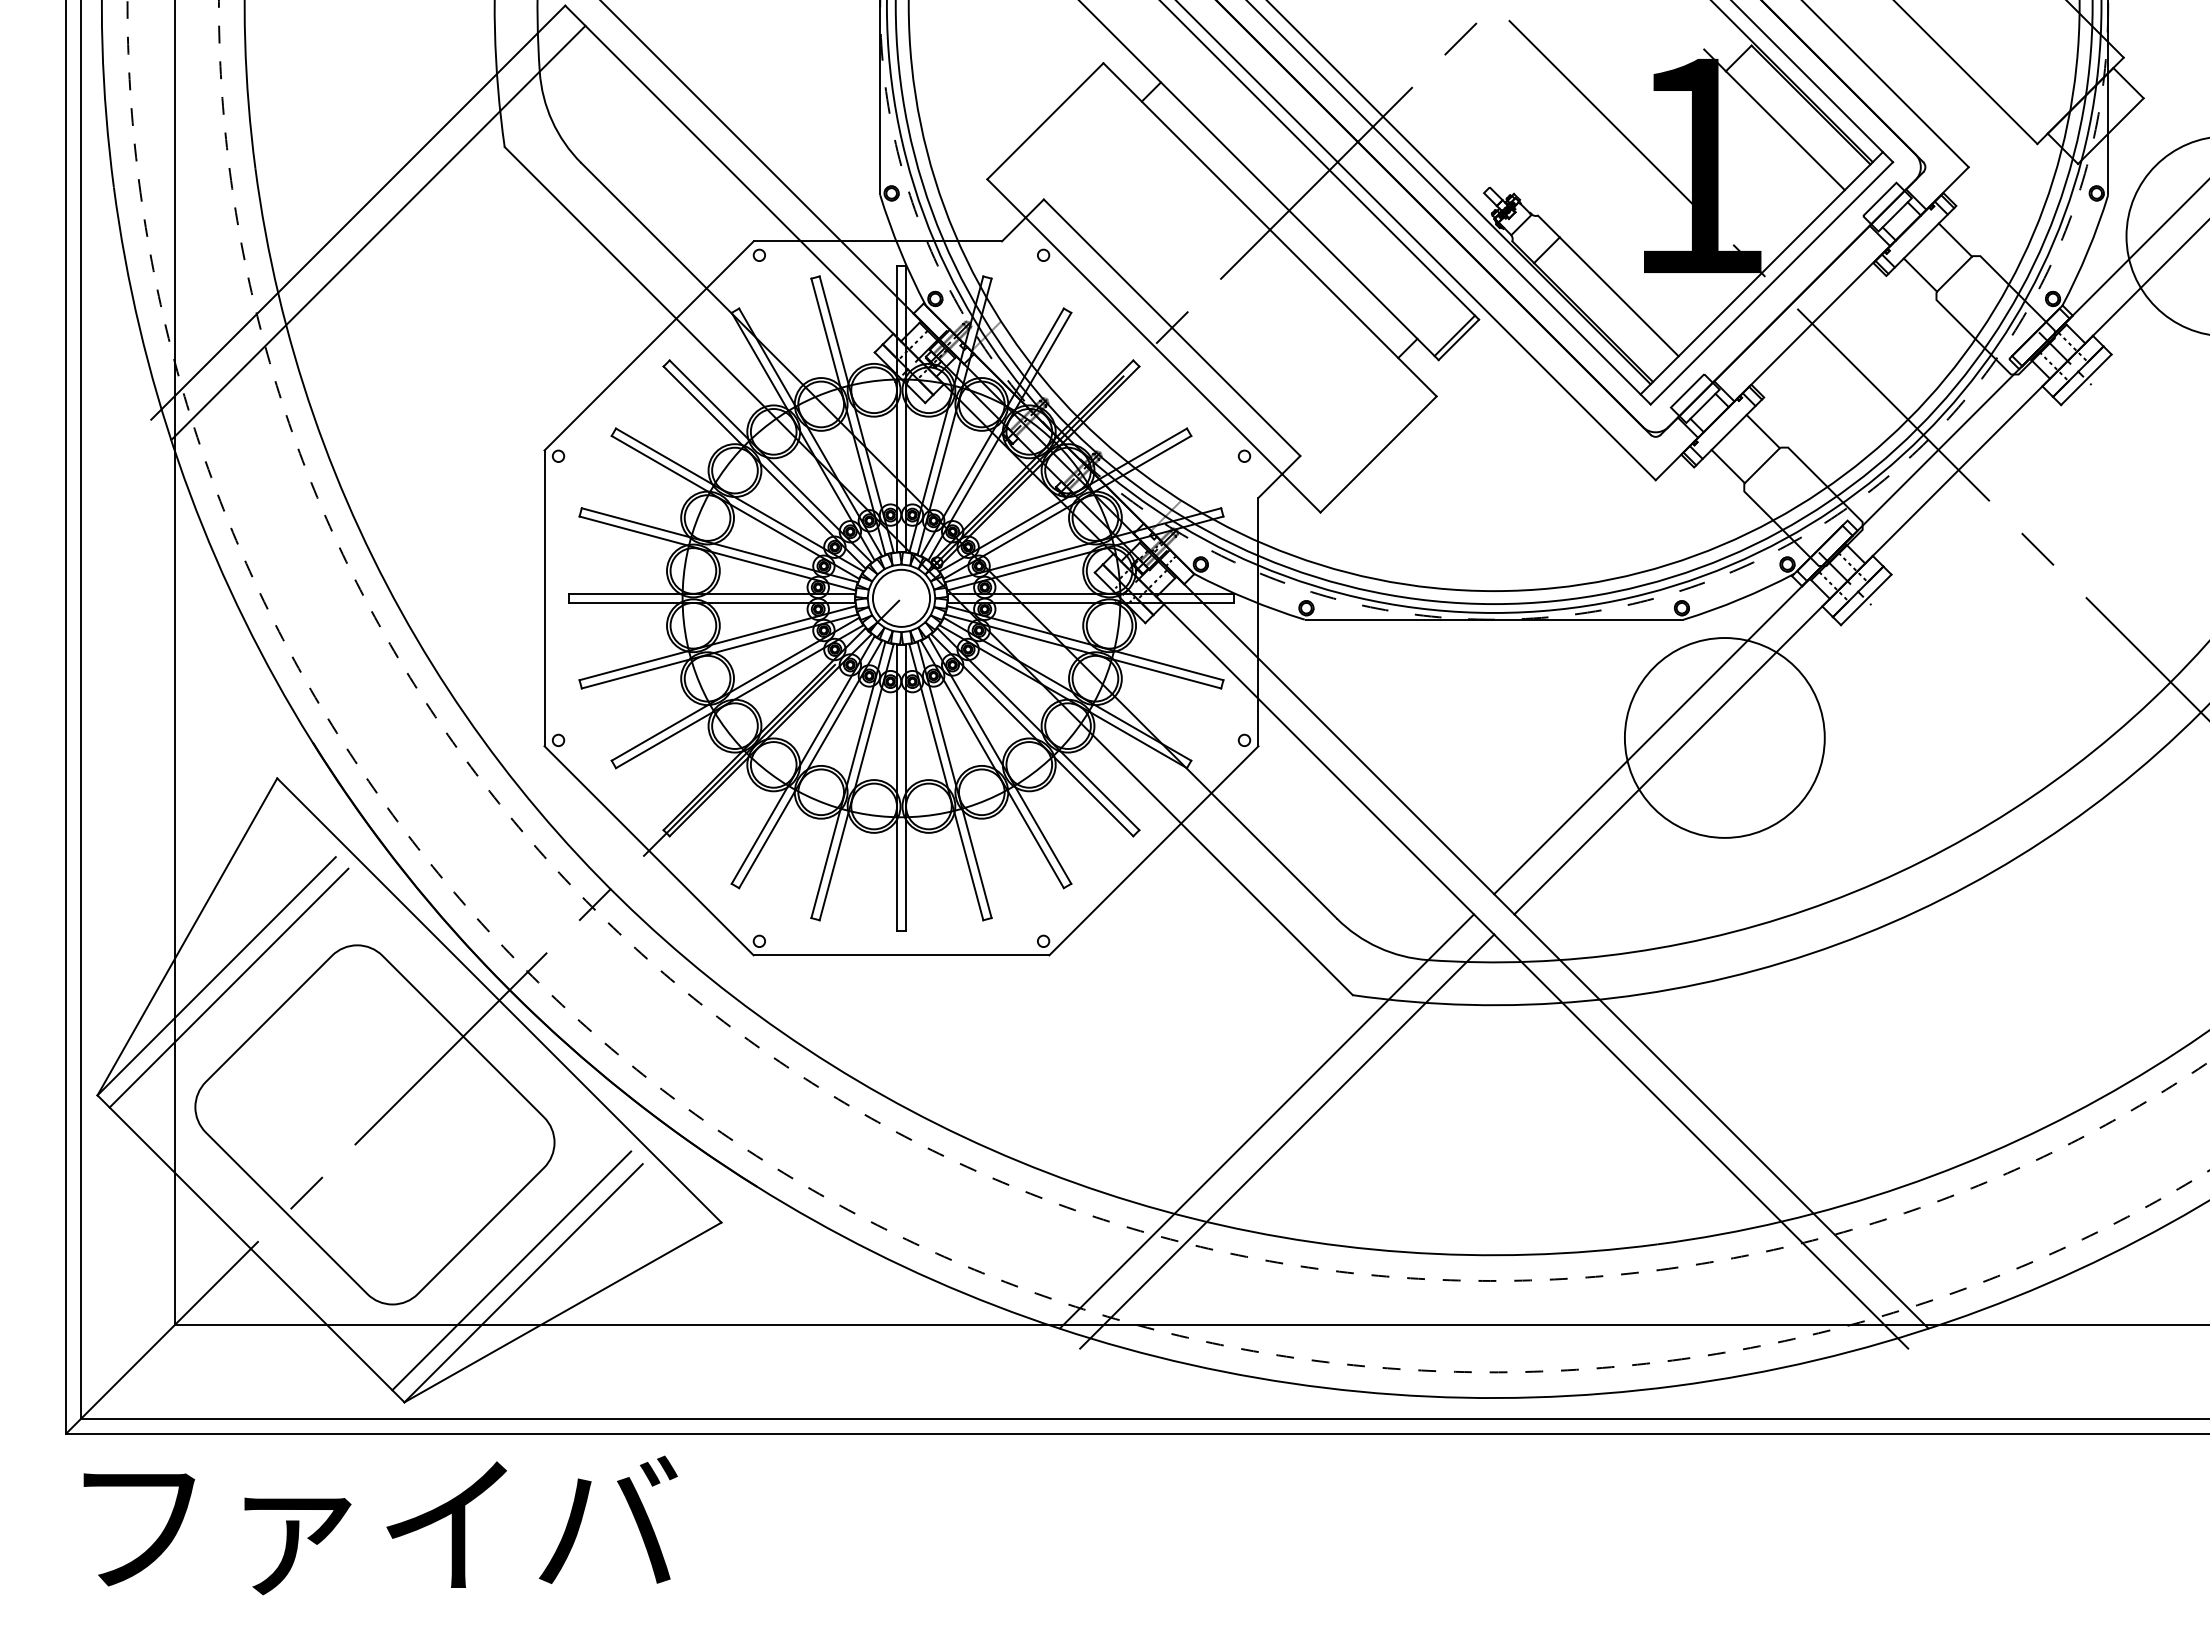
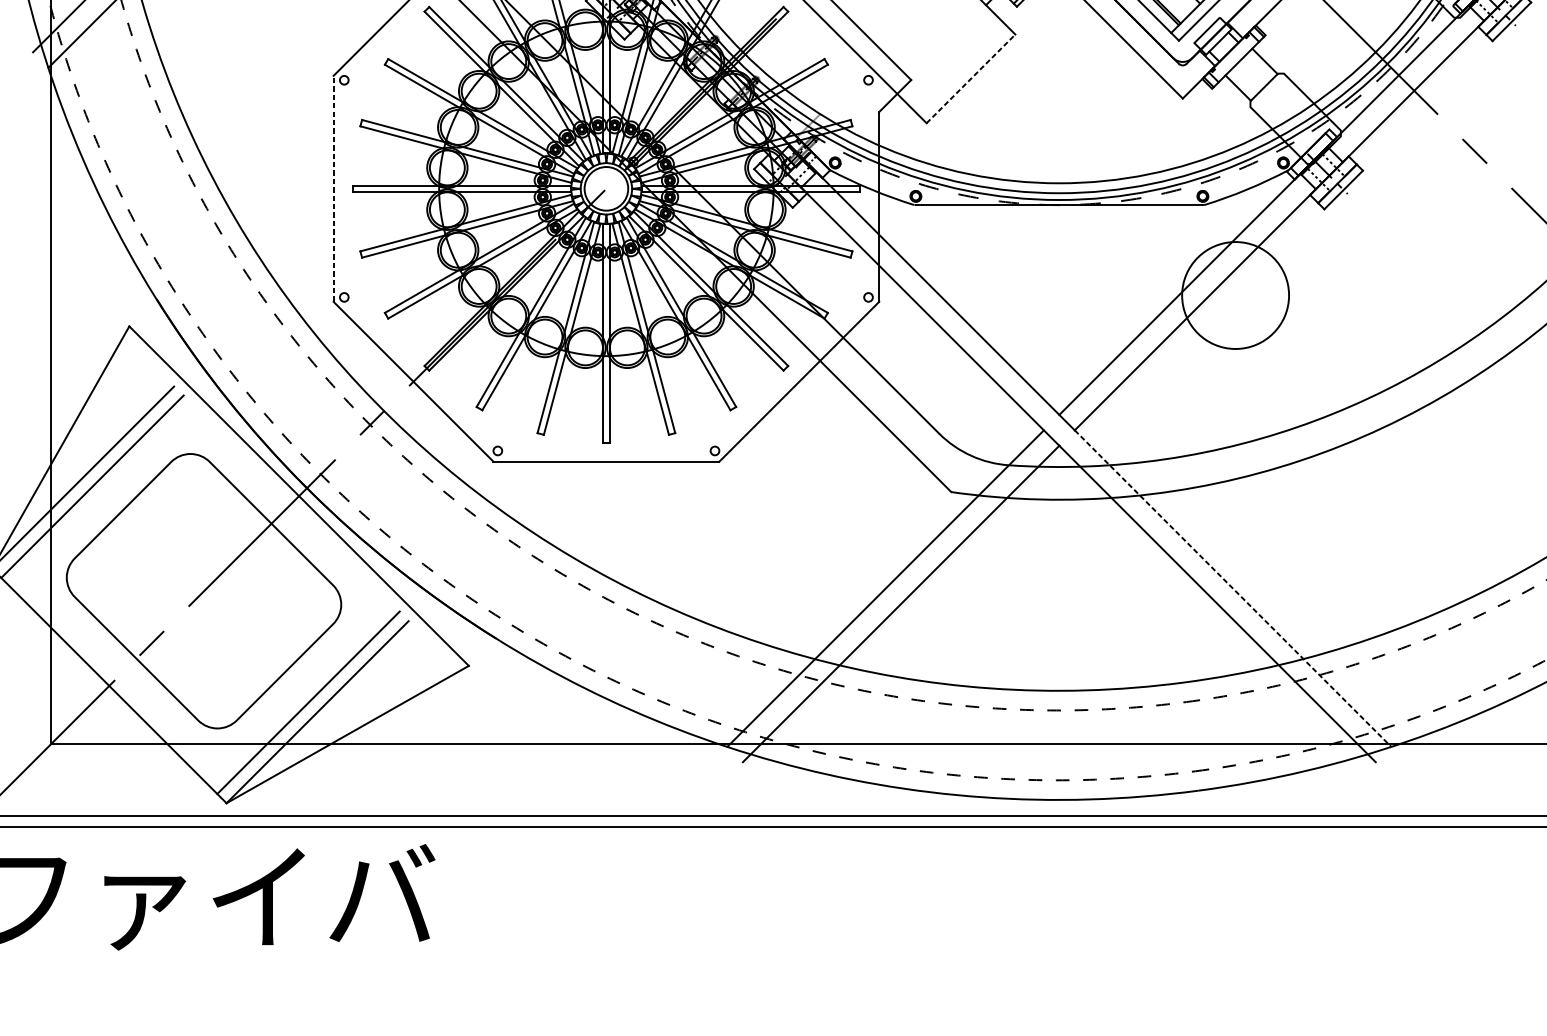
line: (1378, 454) -> (970, 78), solid -> dashed
line: (544, 598) -> (333, 188), solid -> dashed
circle: (1724, 737) -> (1235, 295), size x0.7
line: (1721, 1121) -> (1233, 588), solid -> dashed

